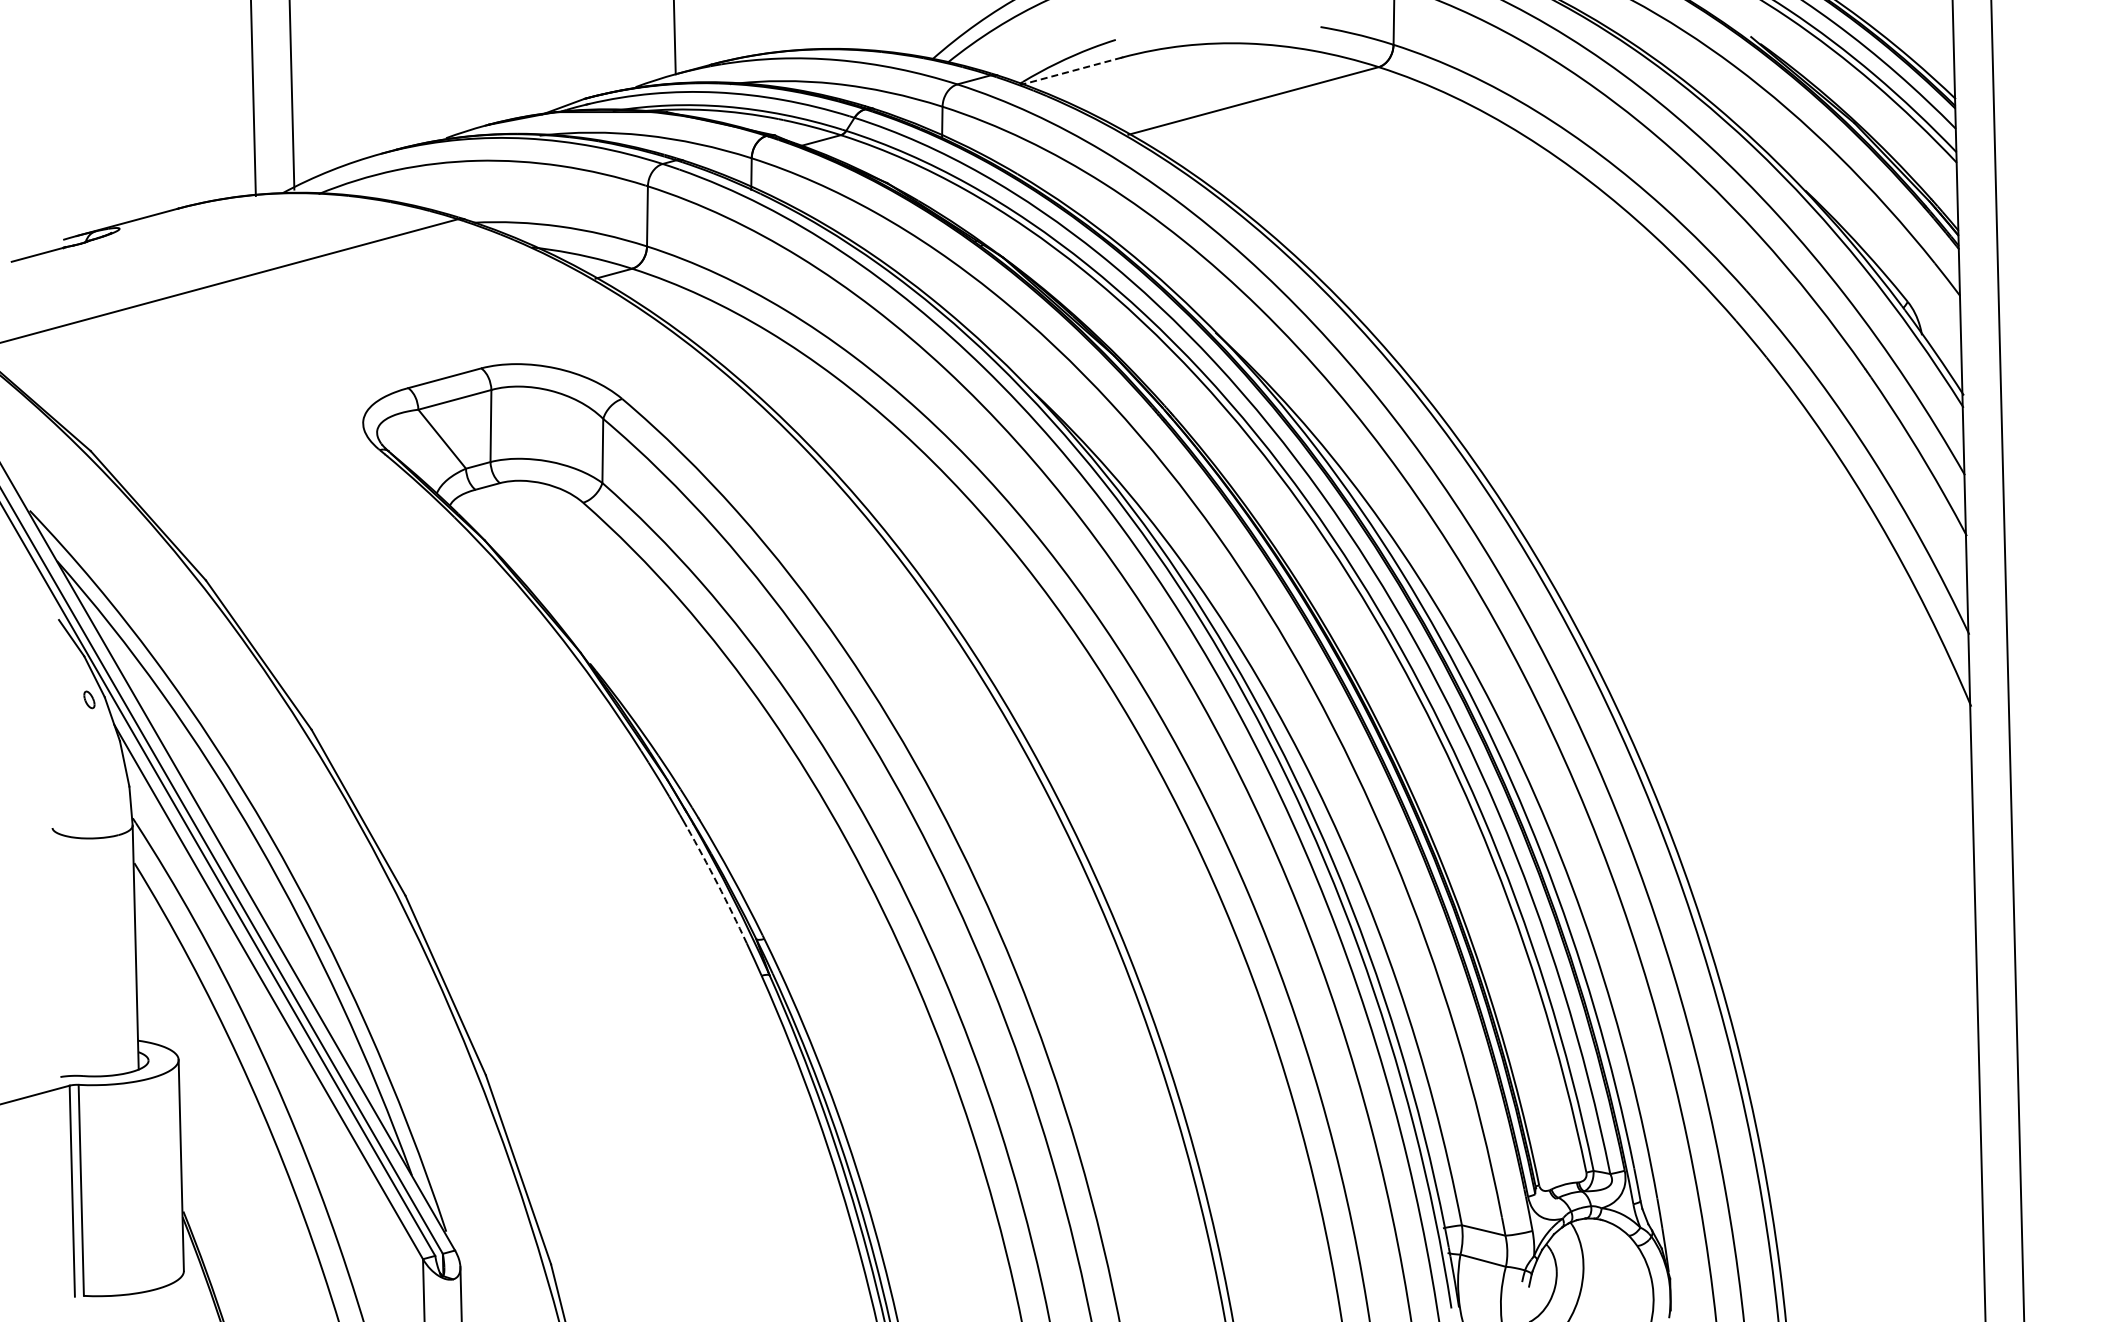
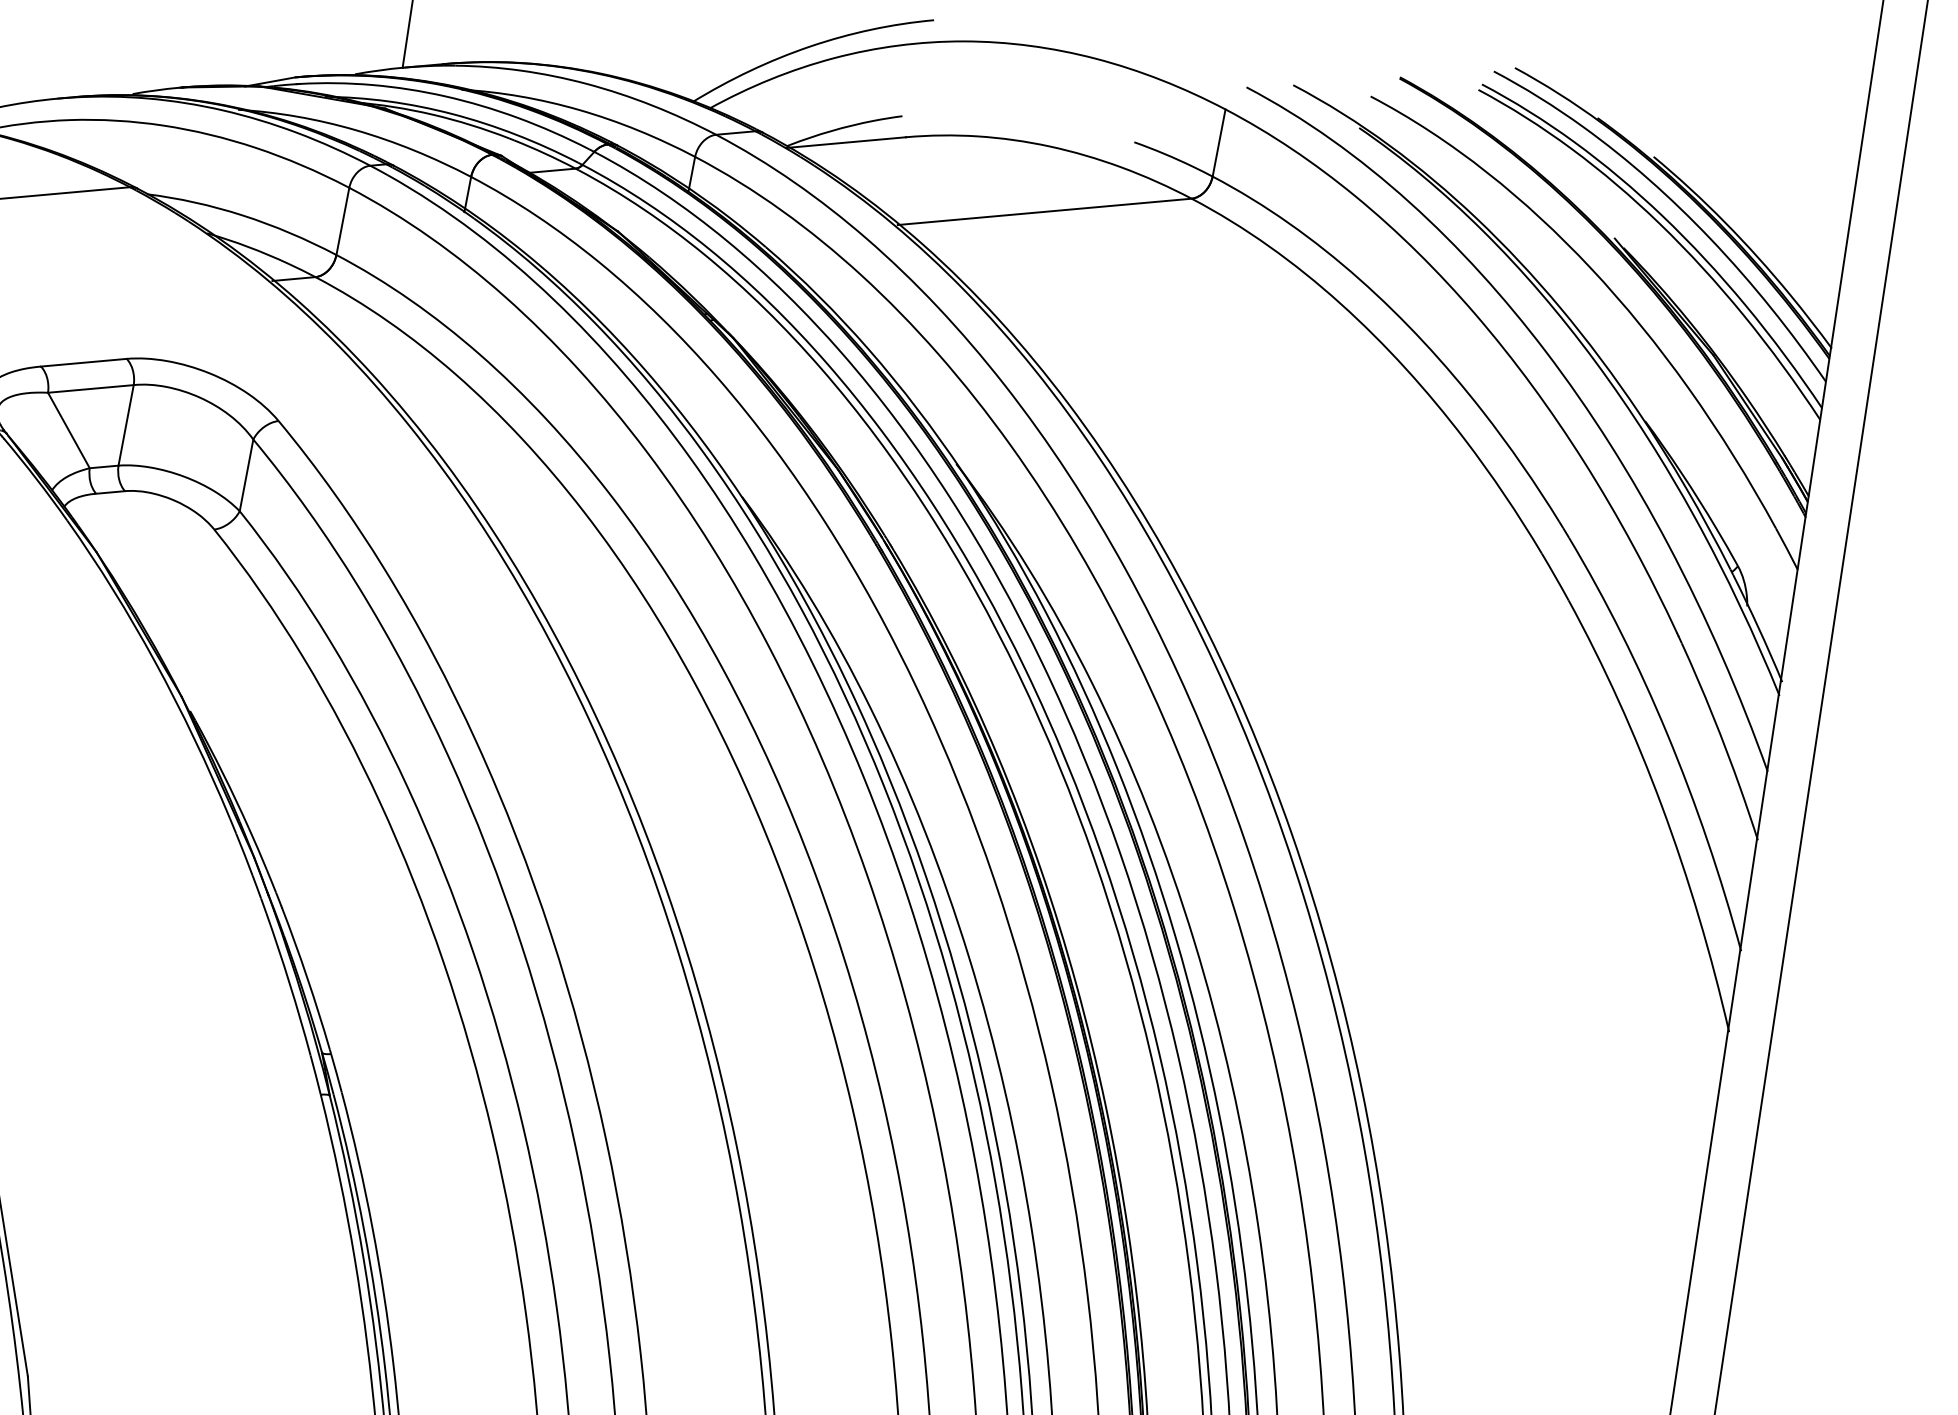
line: (1070, 71) -> (845, 142), dashed -> solid
arc: (717, 884) -> (289, 983), dashed -> solid

